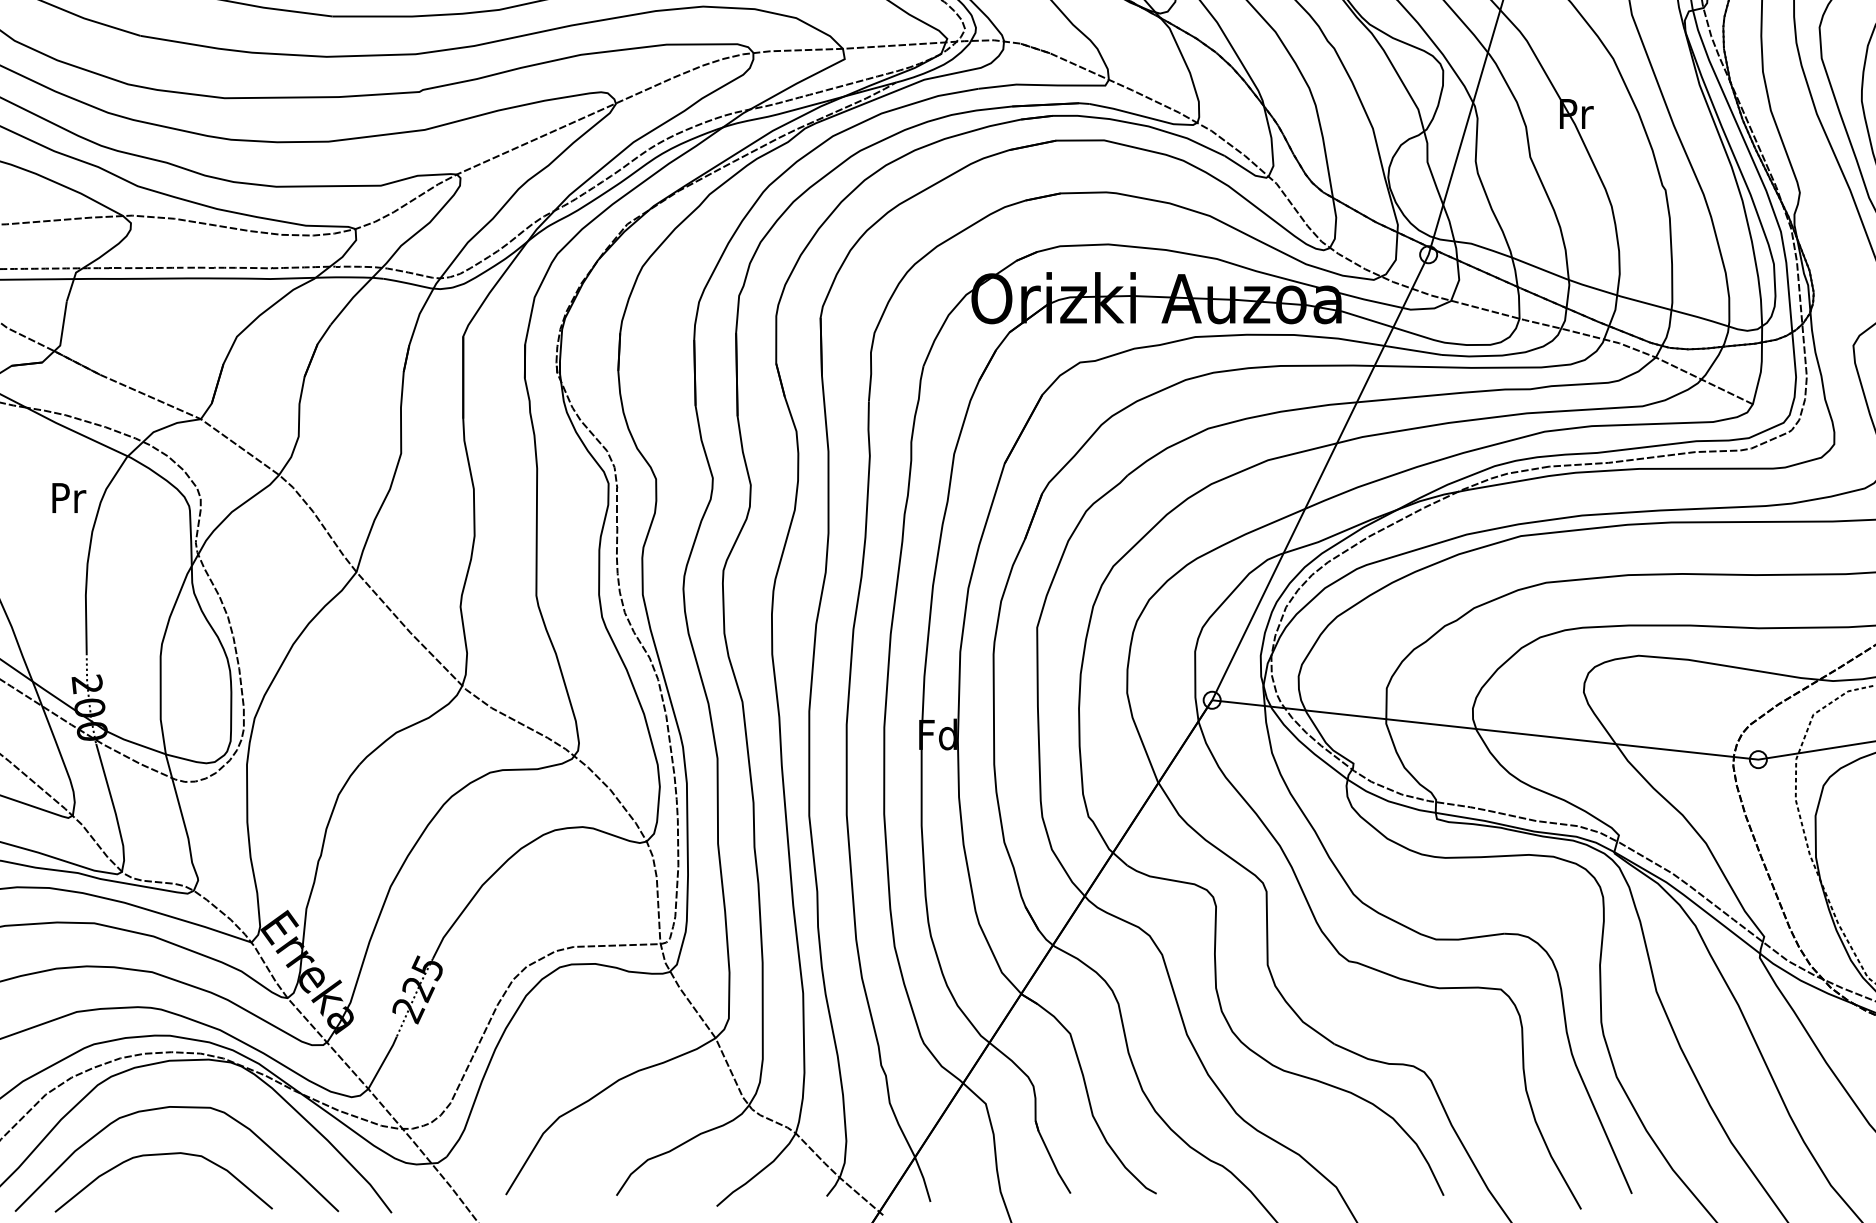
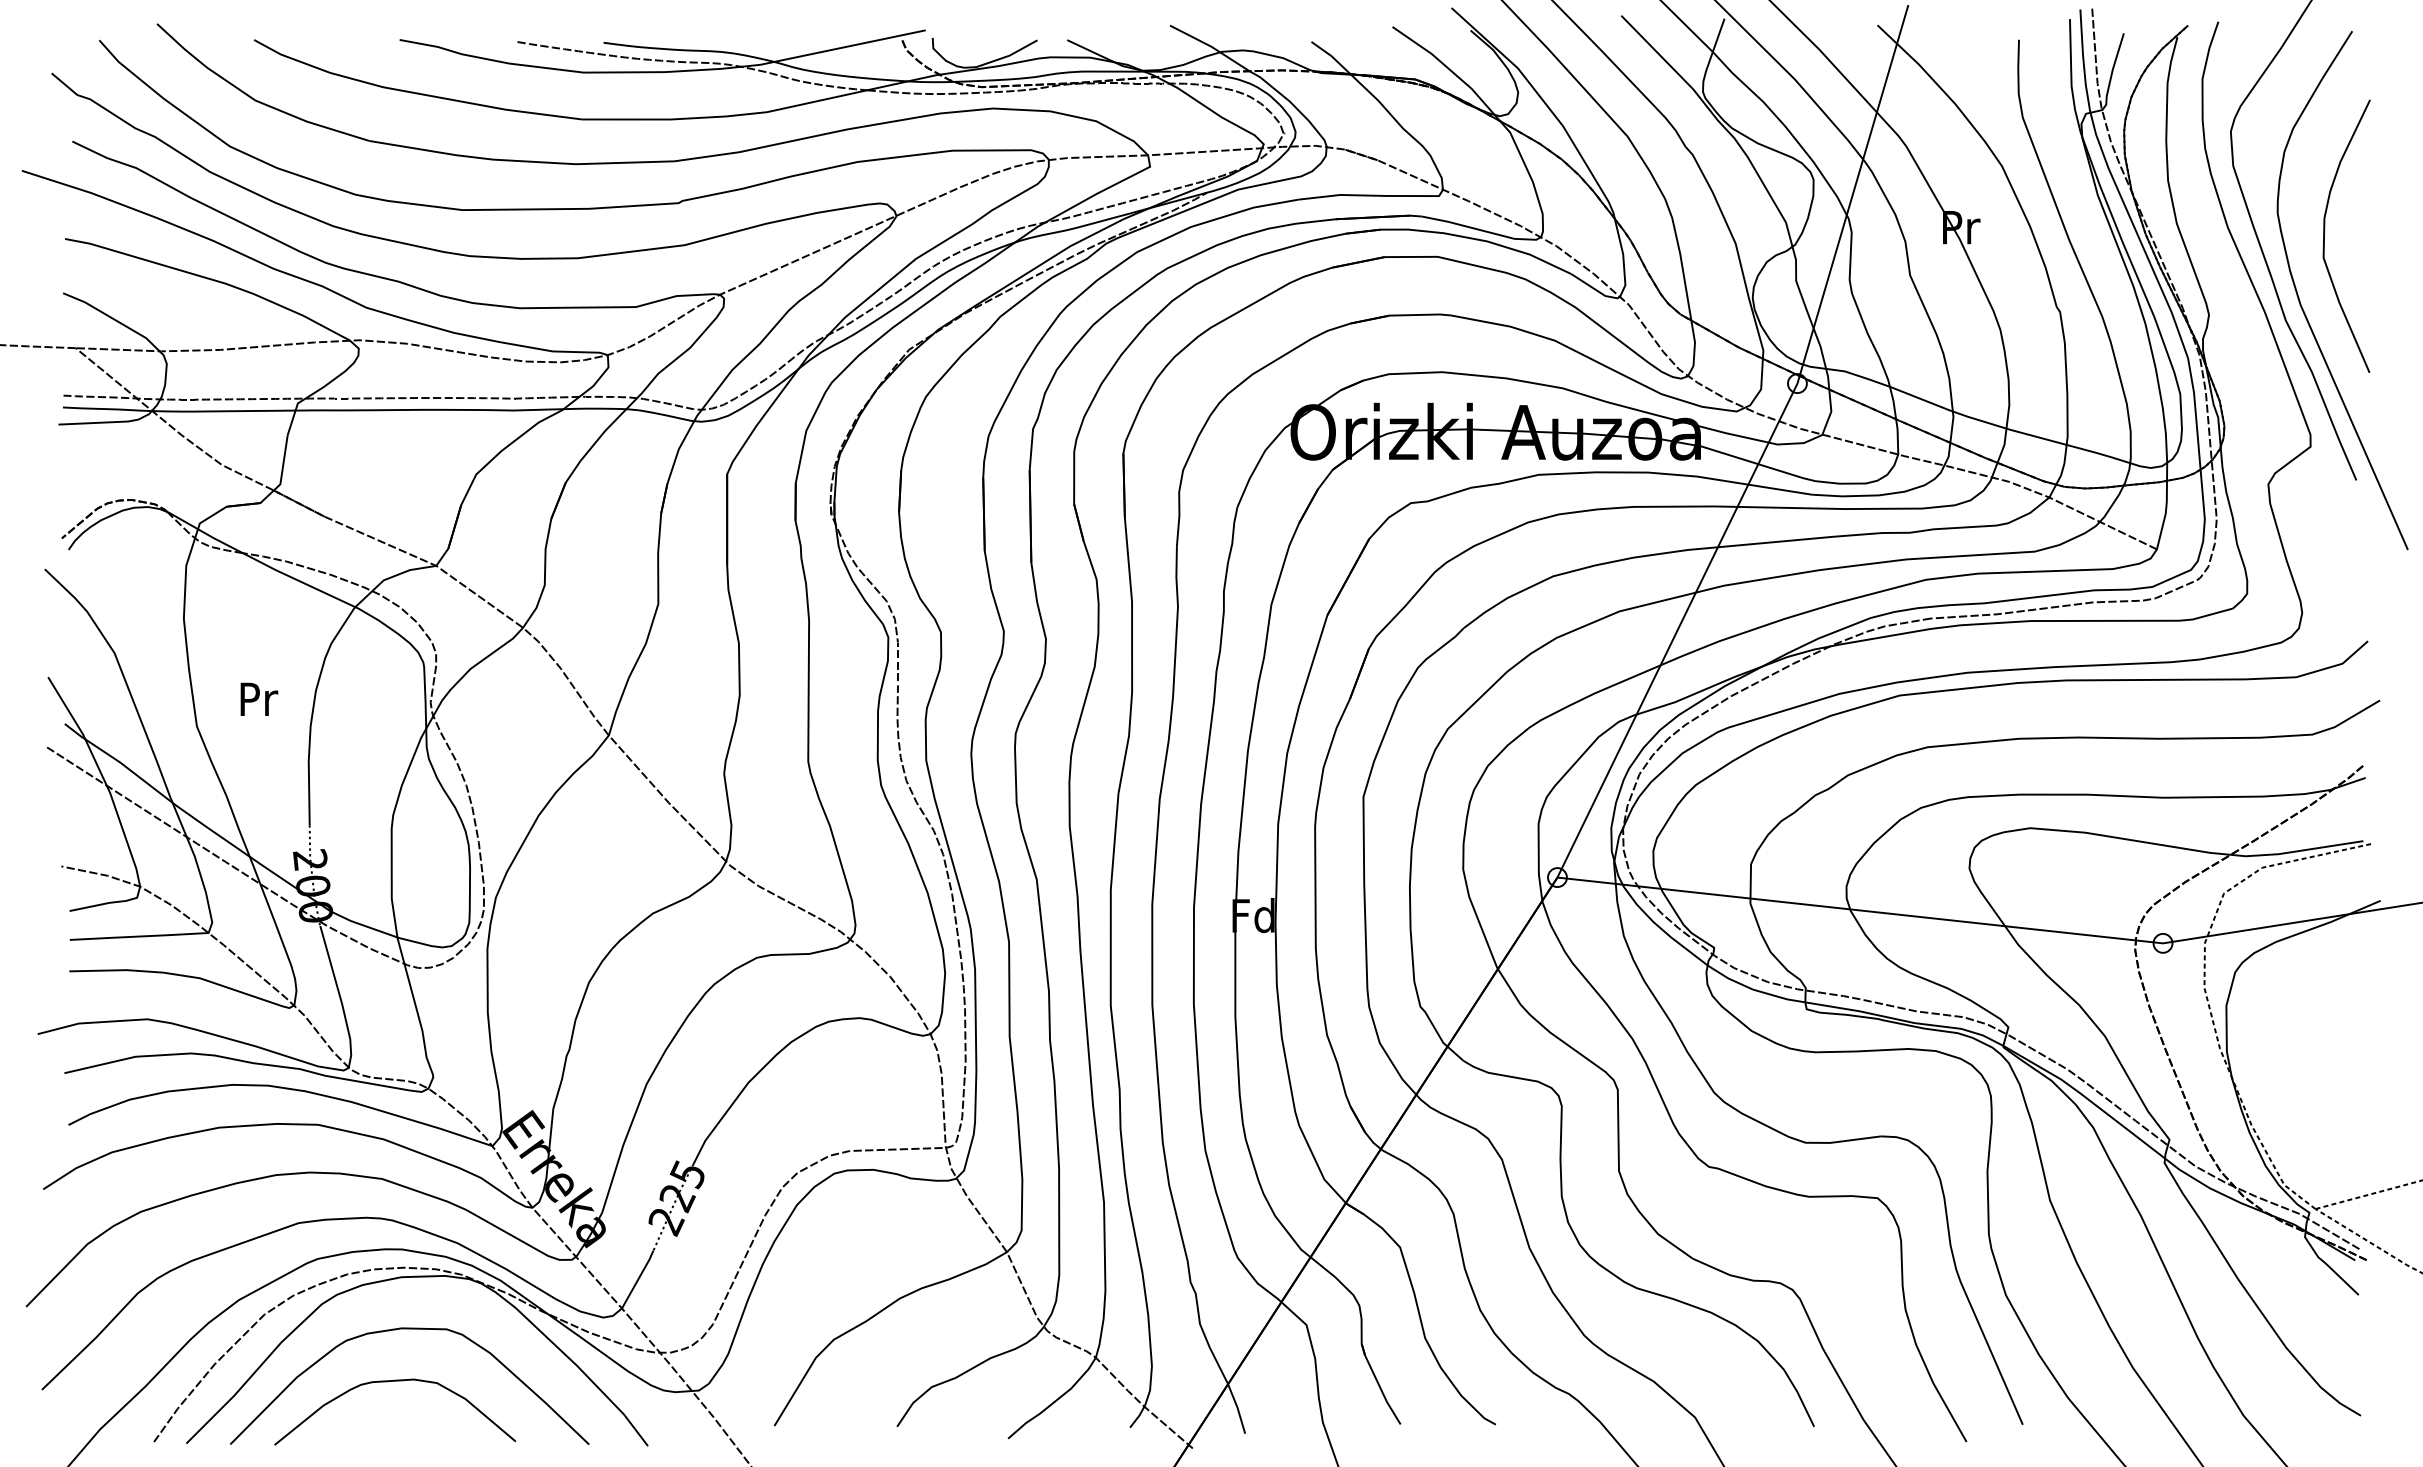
text: (69, 497) -> (259, 698), moved

